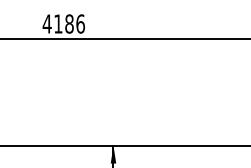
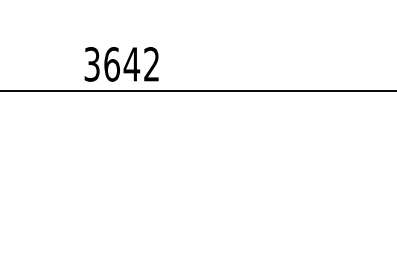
text: (63, 23) -> (121, 63), 4186 -> 3642

